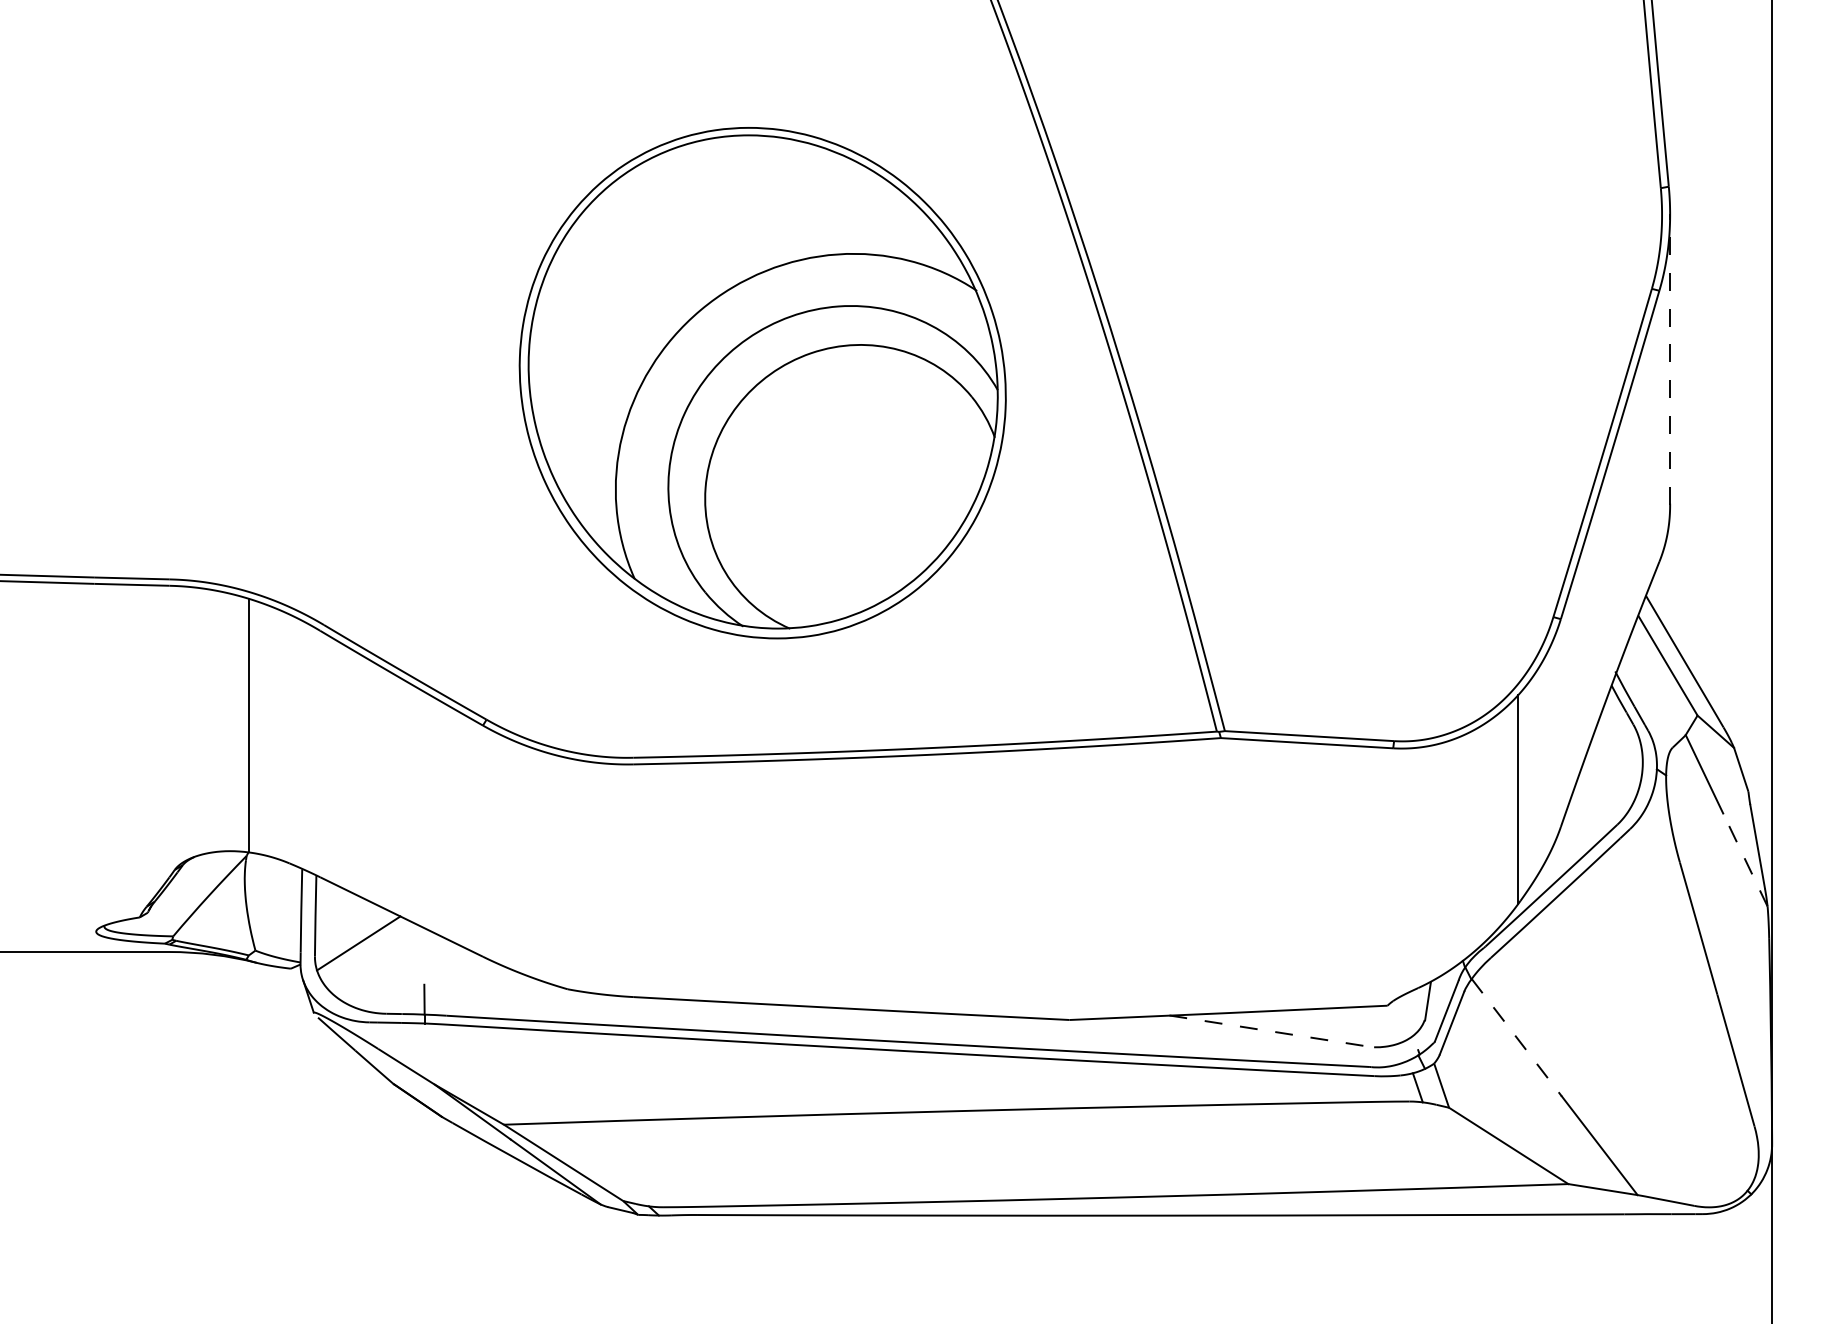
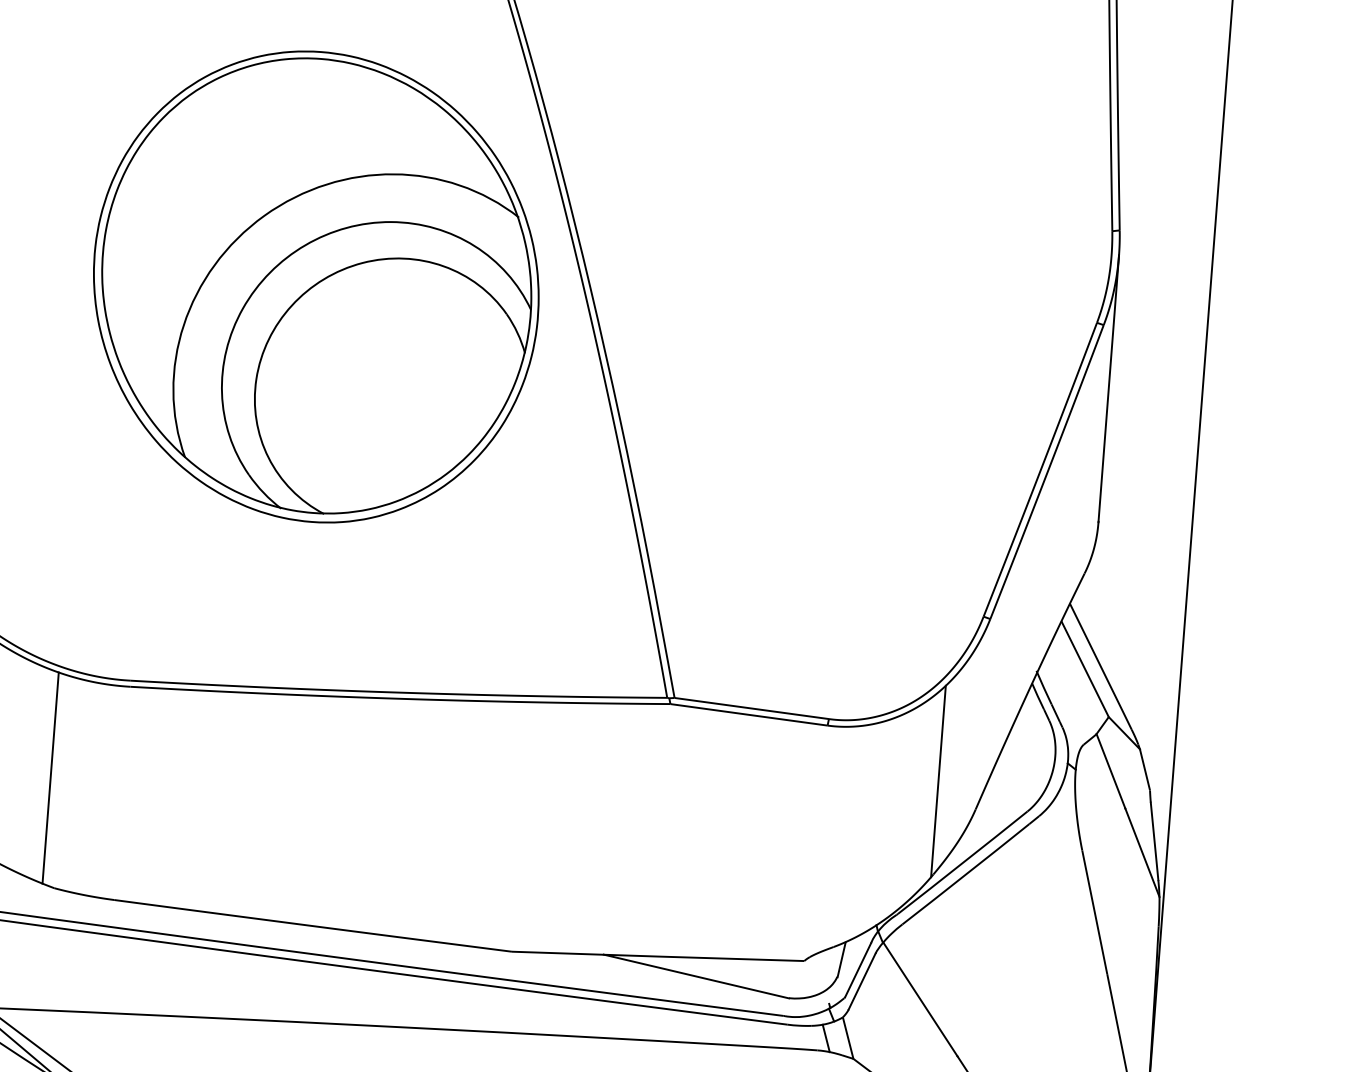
line: (1670, 359) -> (1109, 388), dashed -> solid
part: (762, 383) -> (315, 287), moved
line: (1745, 860) -> (1142, 853), dashed -> solid
line: (554, 869) -> (50, 777), added
line: (1271, 1031) -> (696, 976), dashed -> solid
line: (1516, 1037) -> (920, 999), dashed -> solid

